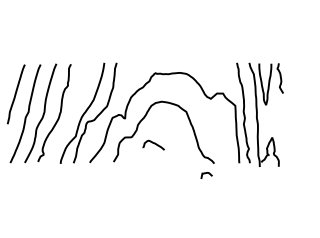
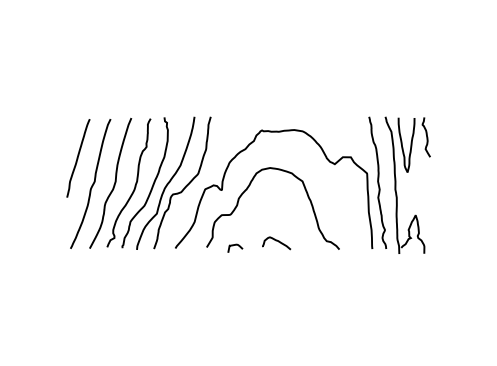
curve: (71, 115) -> (151, 186), added
curve: (153, 143) -> (276, 241), moved
curve: (206, 173) -> (235, 245), moved

